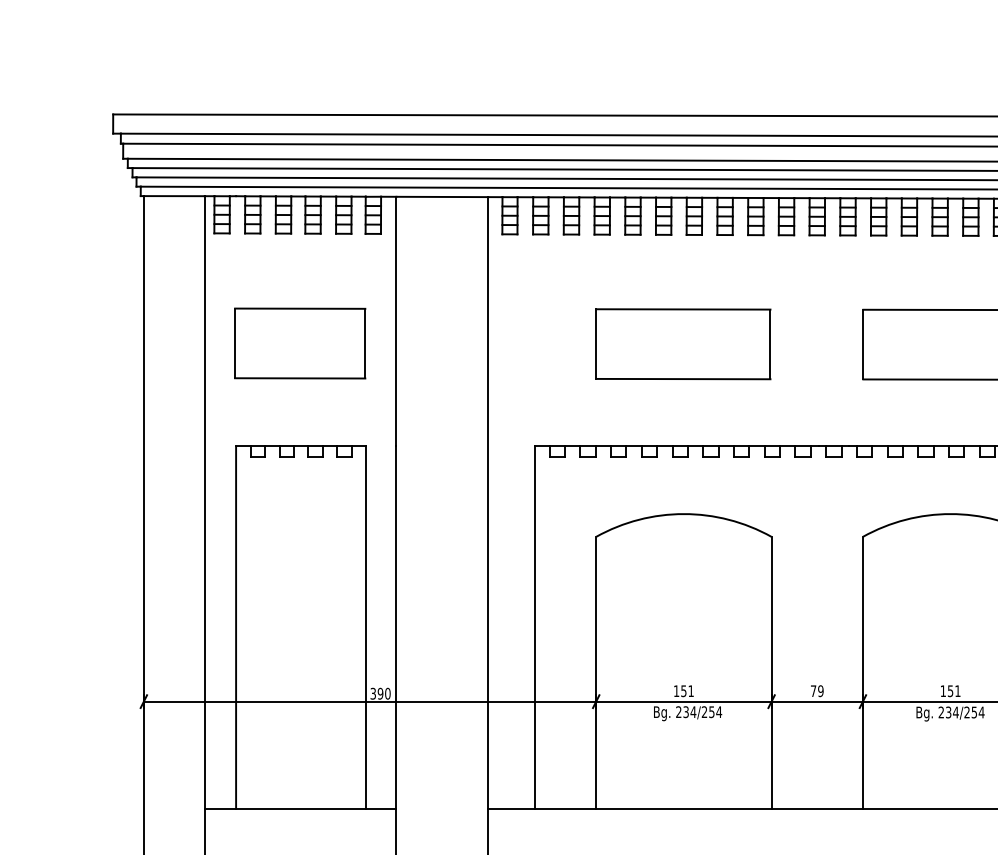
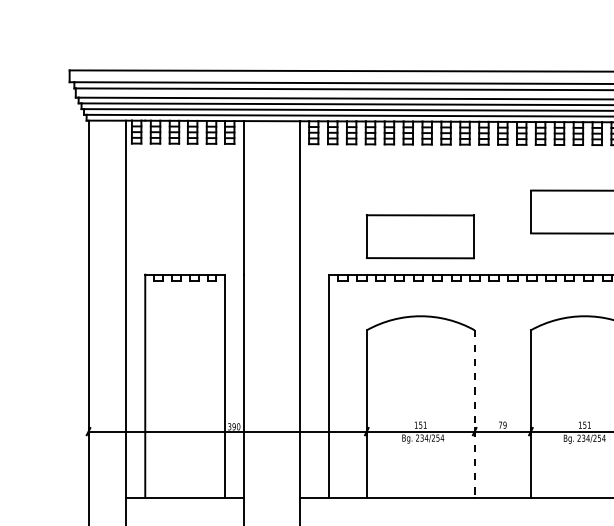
part: (299, 342) -> (184, 210), removed
part: (683, 343) -> (420, 236), moved
line: (771, 673) -> (474, 414), solid -> dashed

